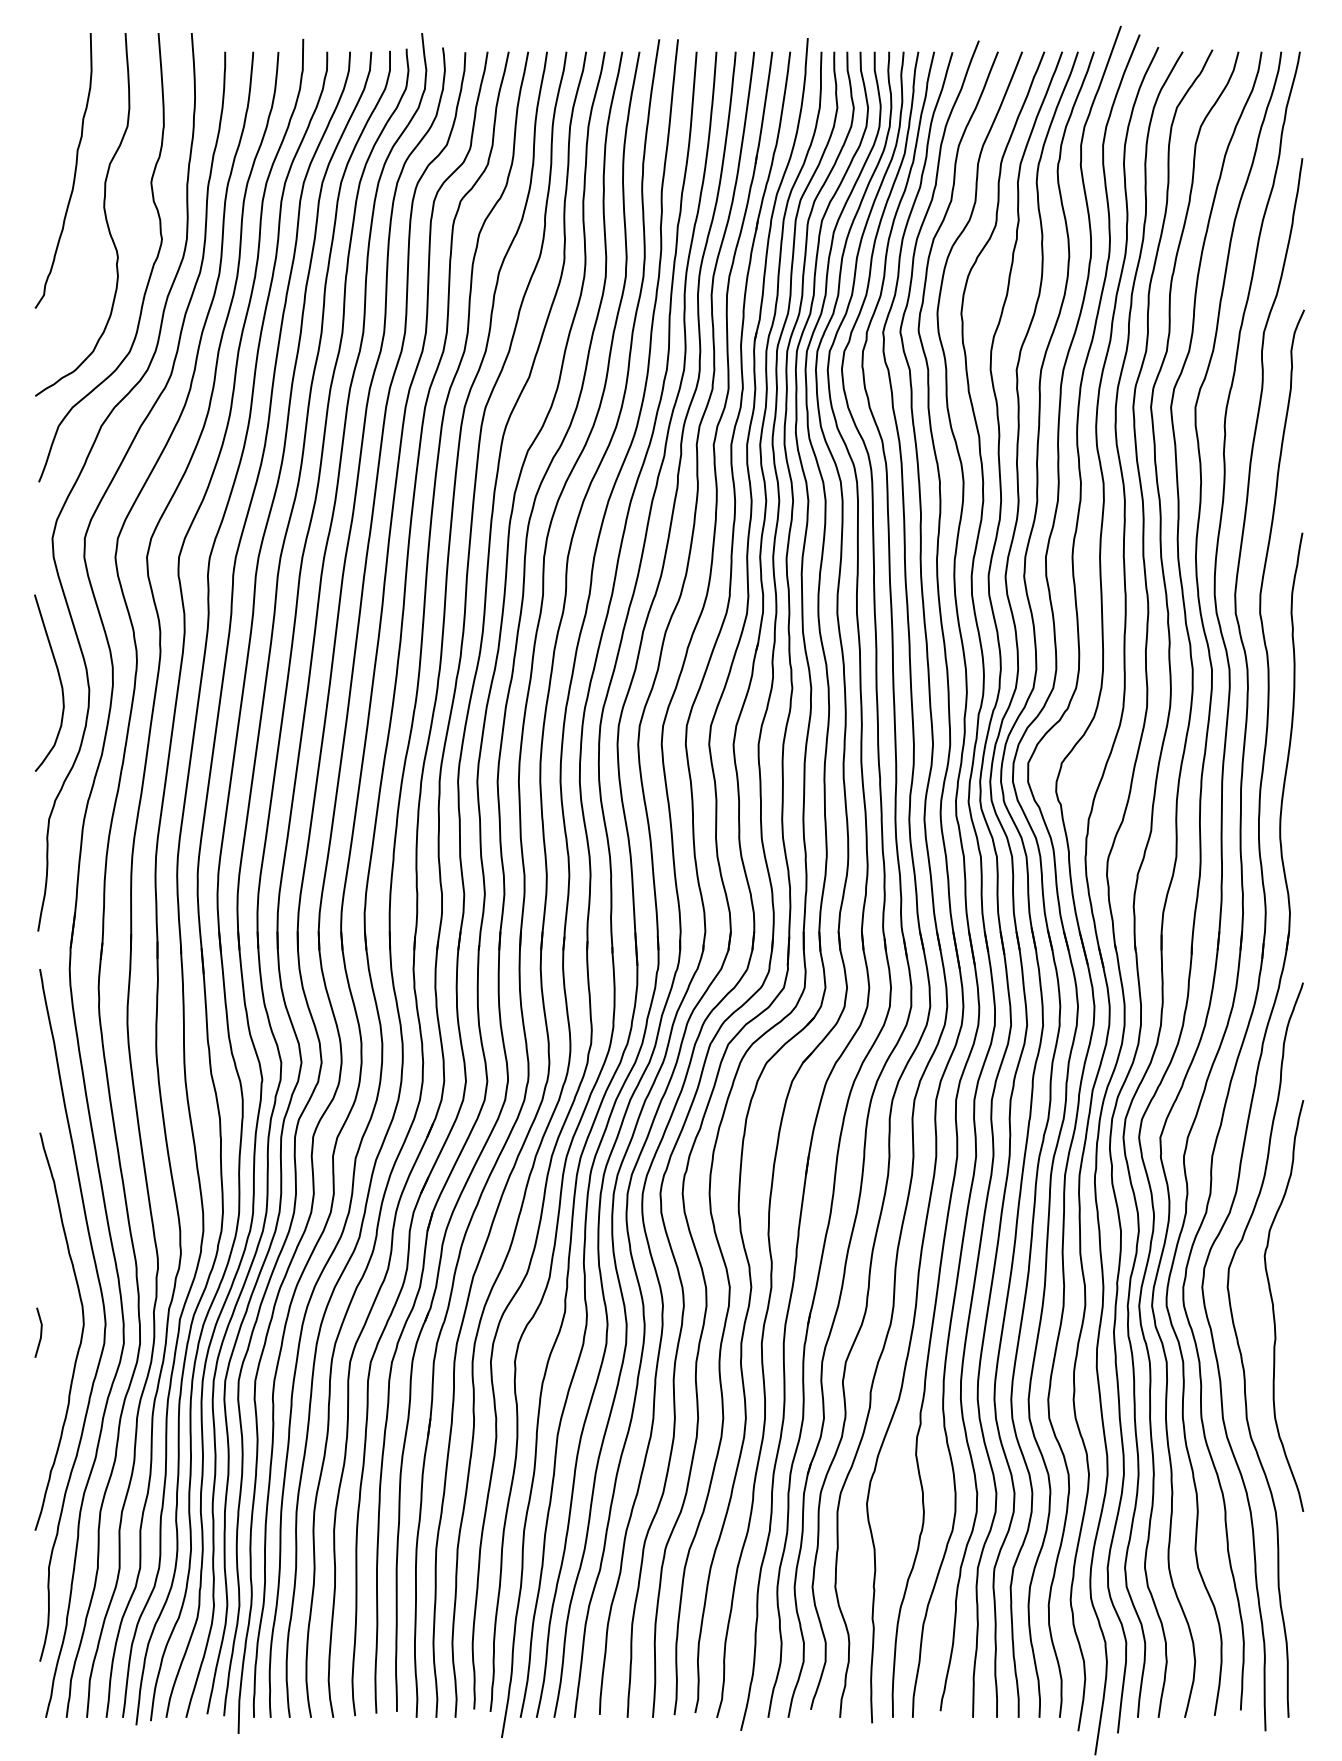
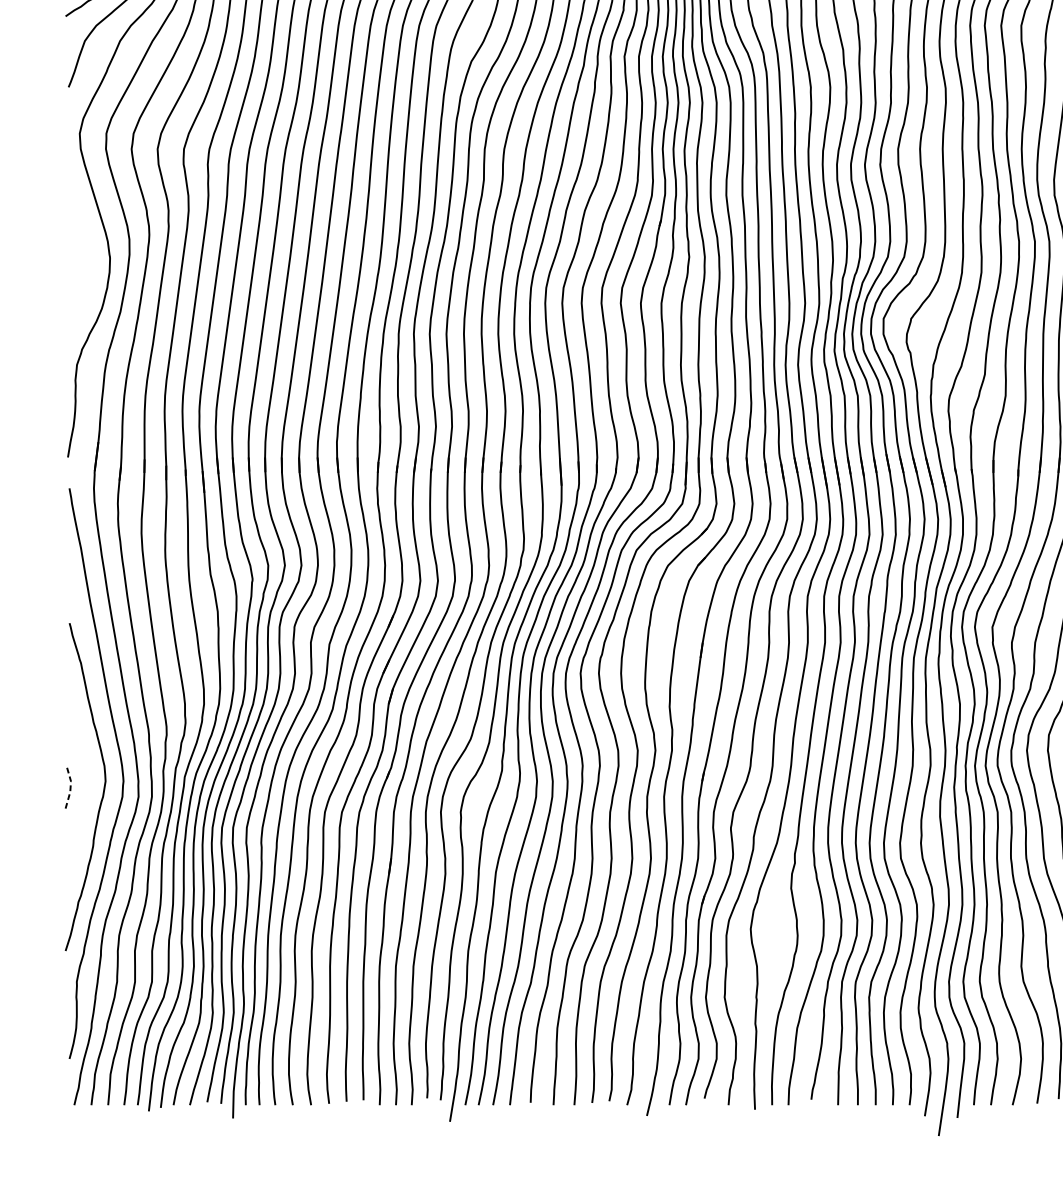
curve: (59, 681) -> (85, 251), removed
line: (41, 1332) -> (70, 787), solid -> dashed

